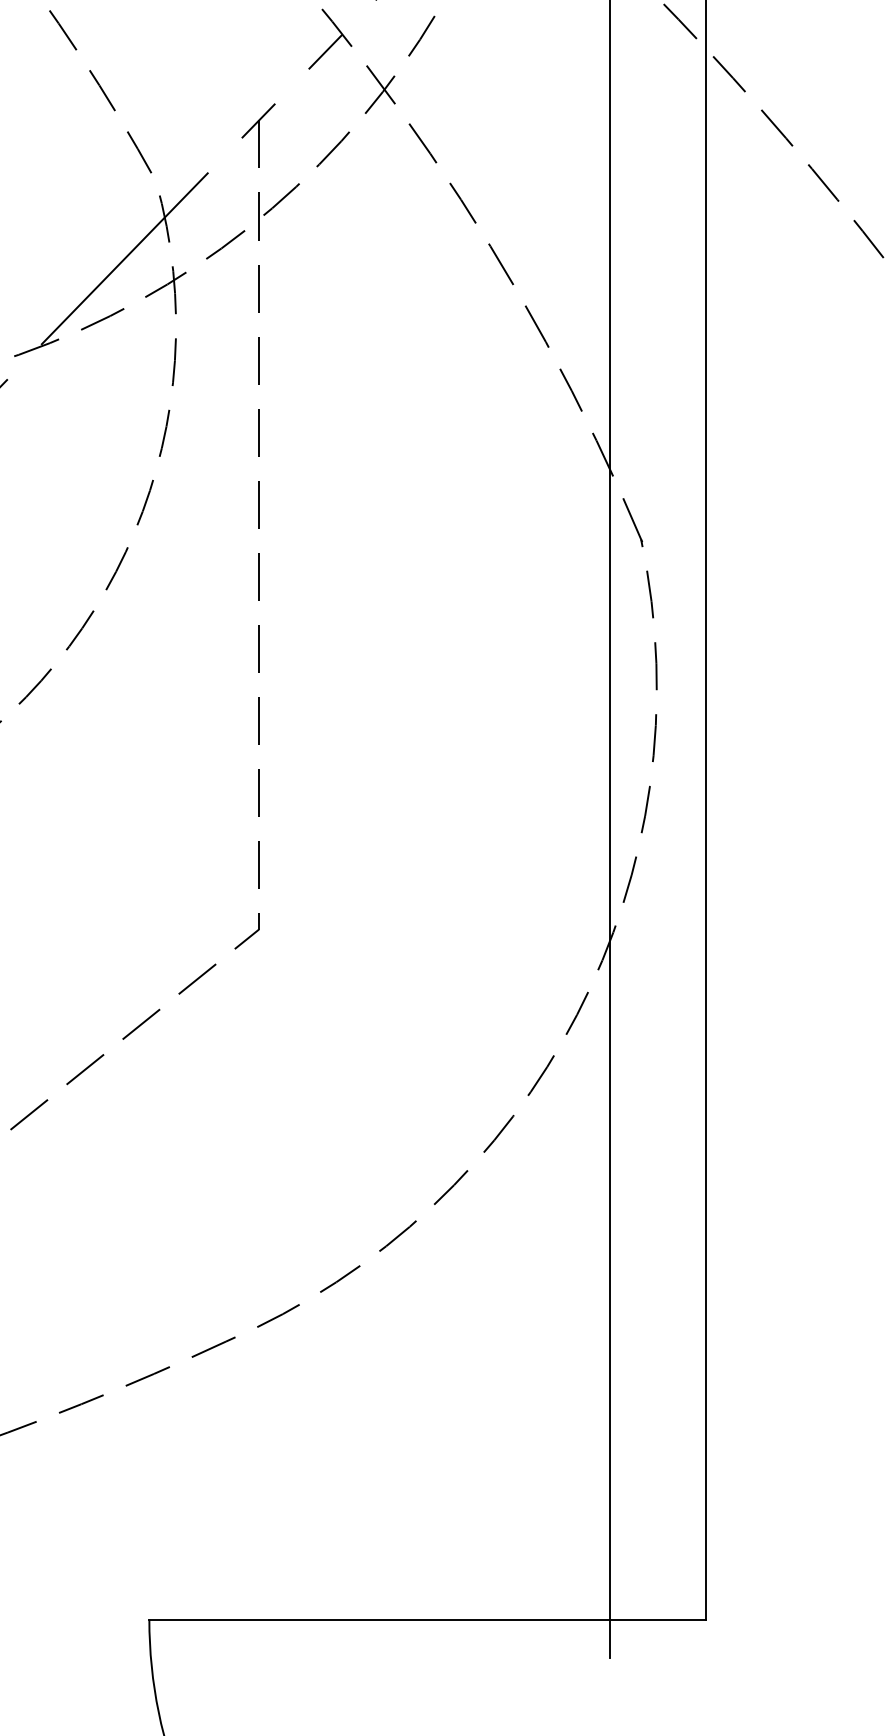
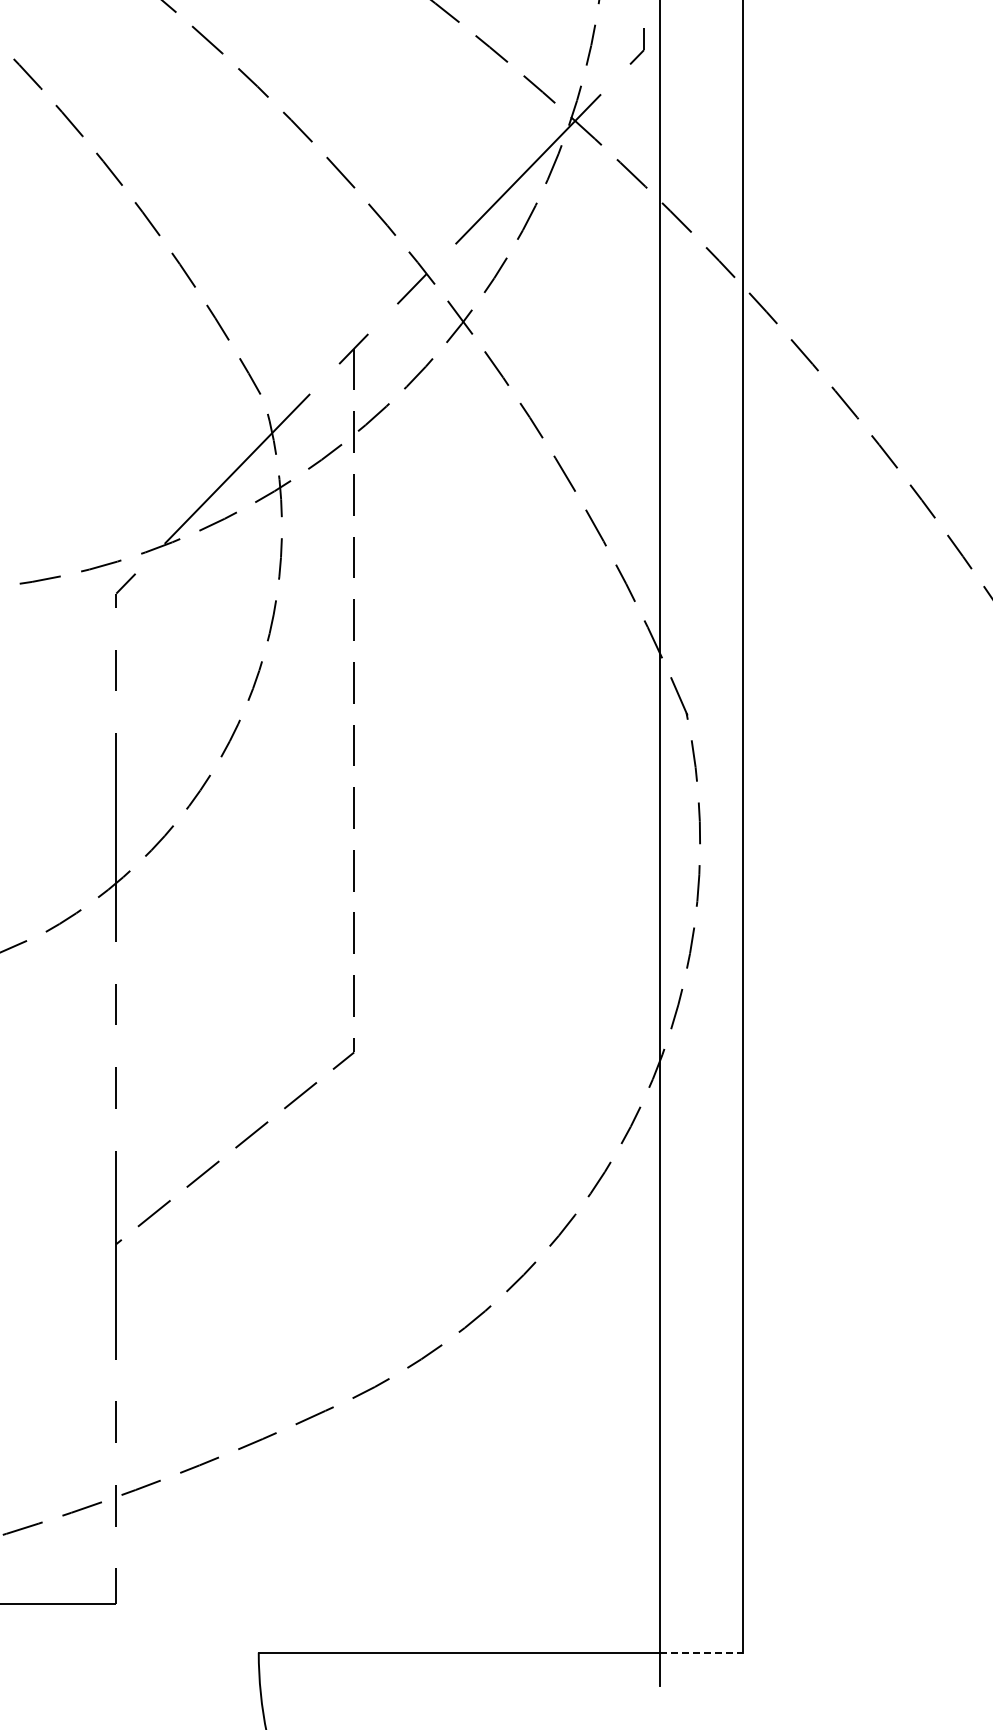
line: (658, 1619) -> (701, 1652), solid -> dashed

